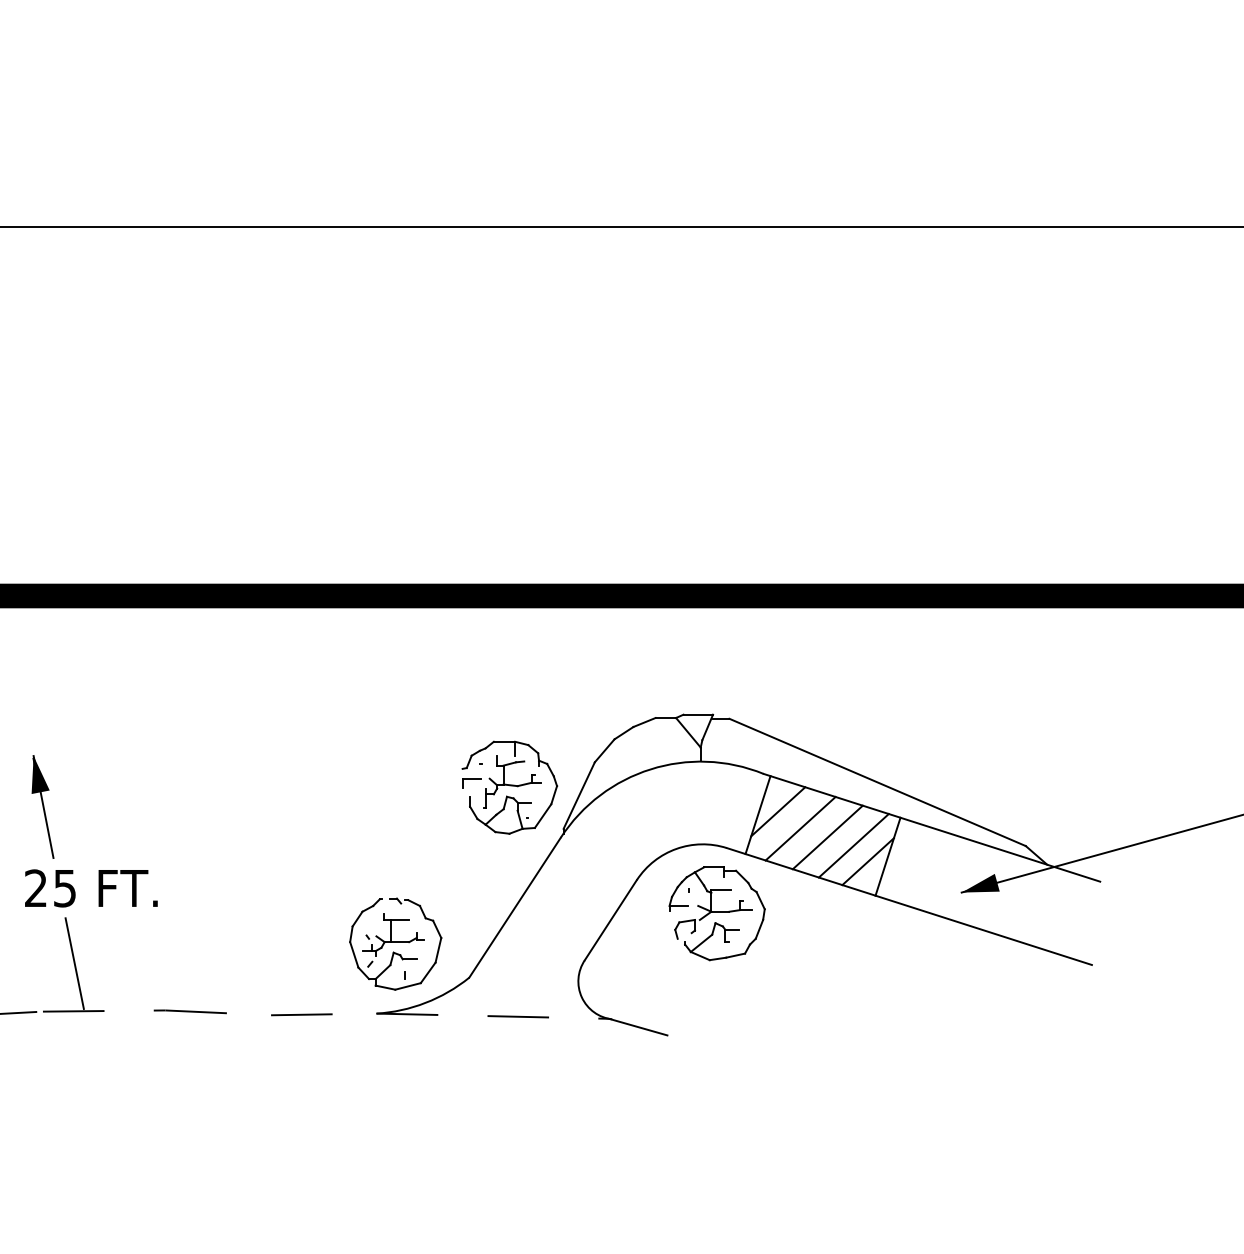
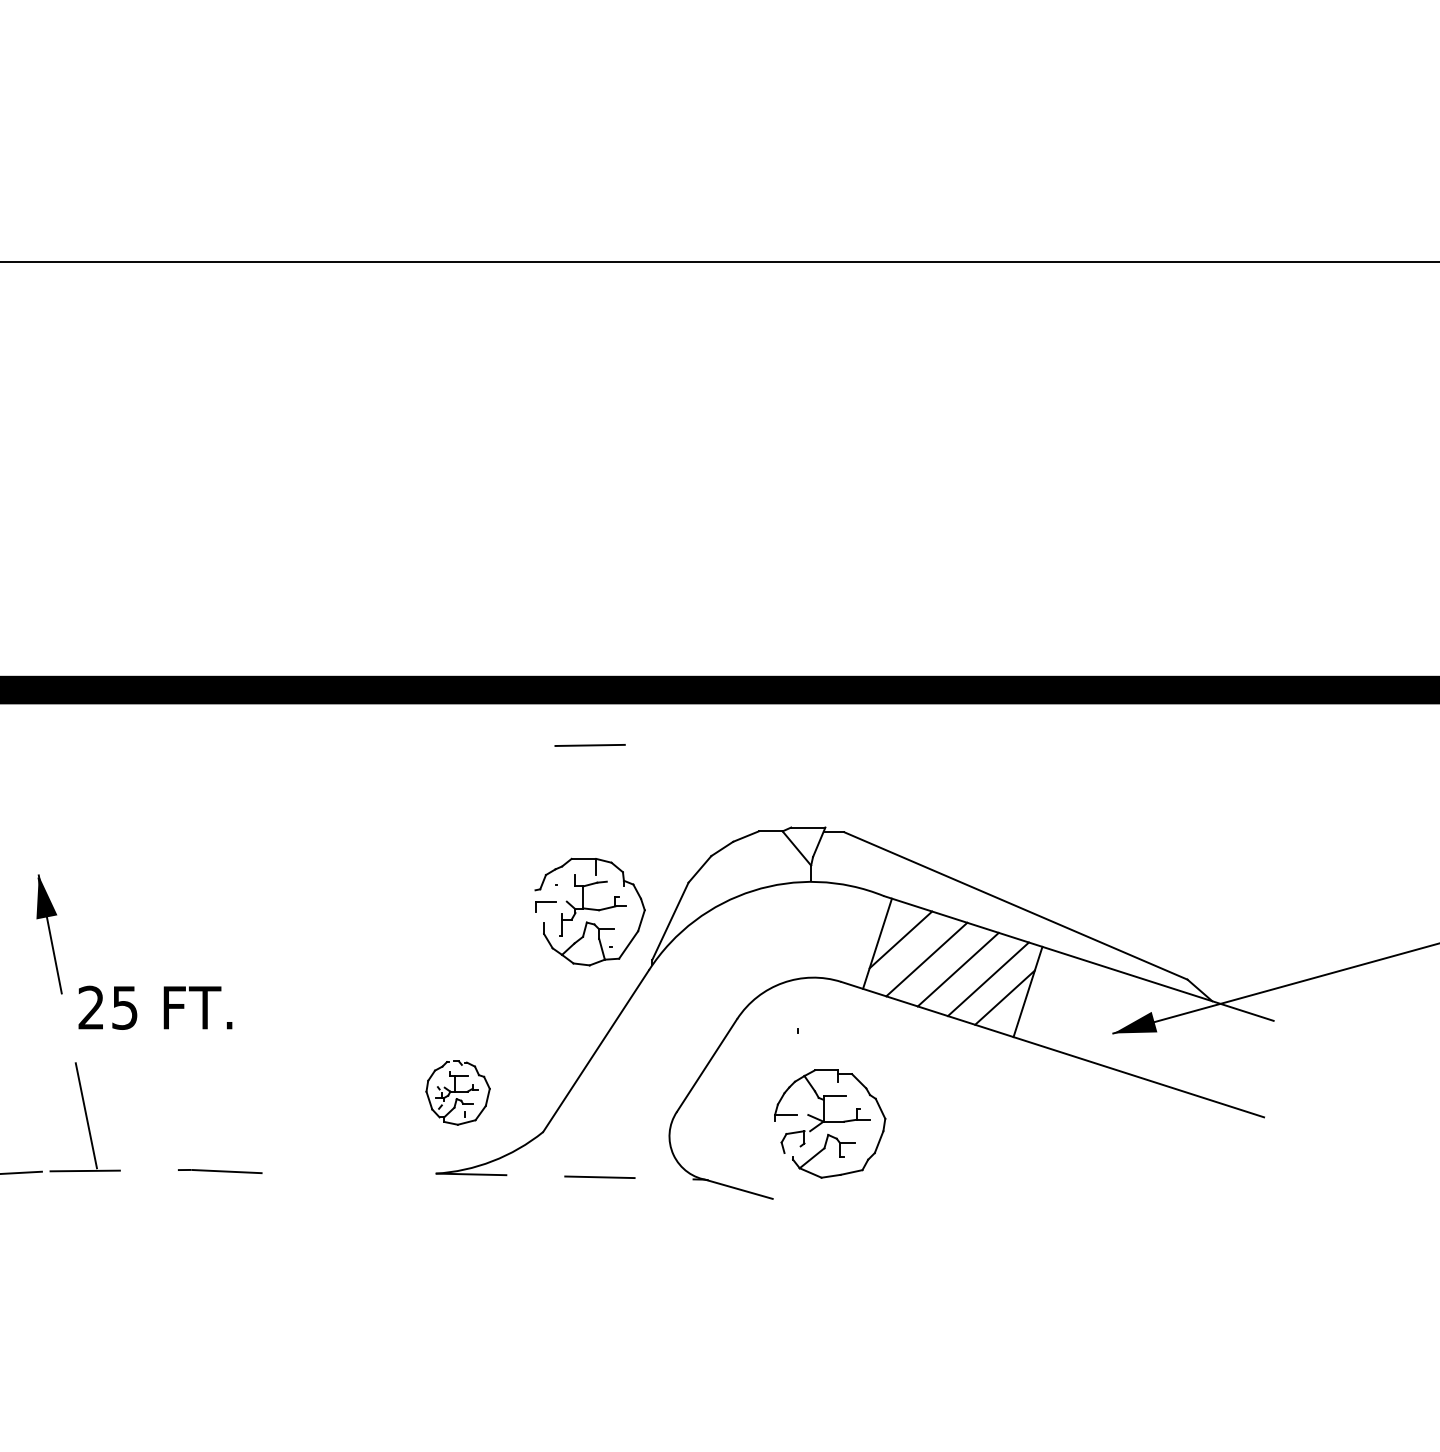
text: (91, 888) -> (155, 1007), moved
part: (716, 913) -> (829, 1123), moved
part: (395, 943) -> (457, 1092), size x0.6
line: (301, 1014) -> (589, 745), moved

